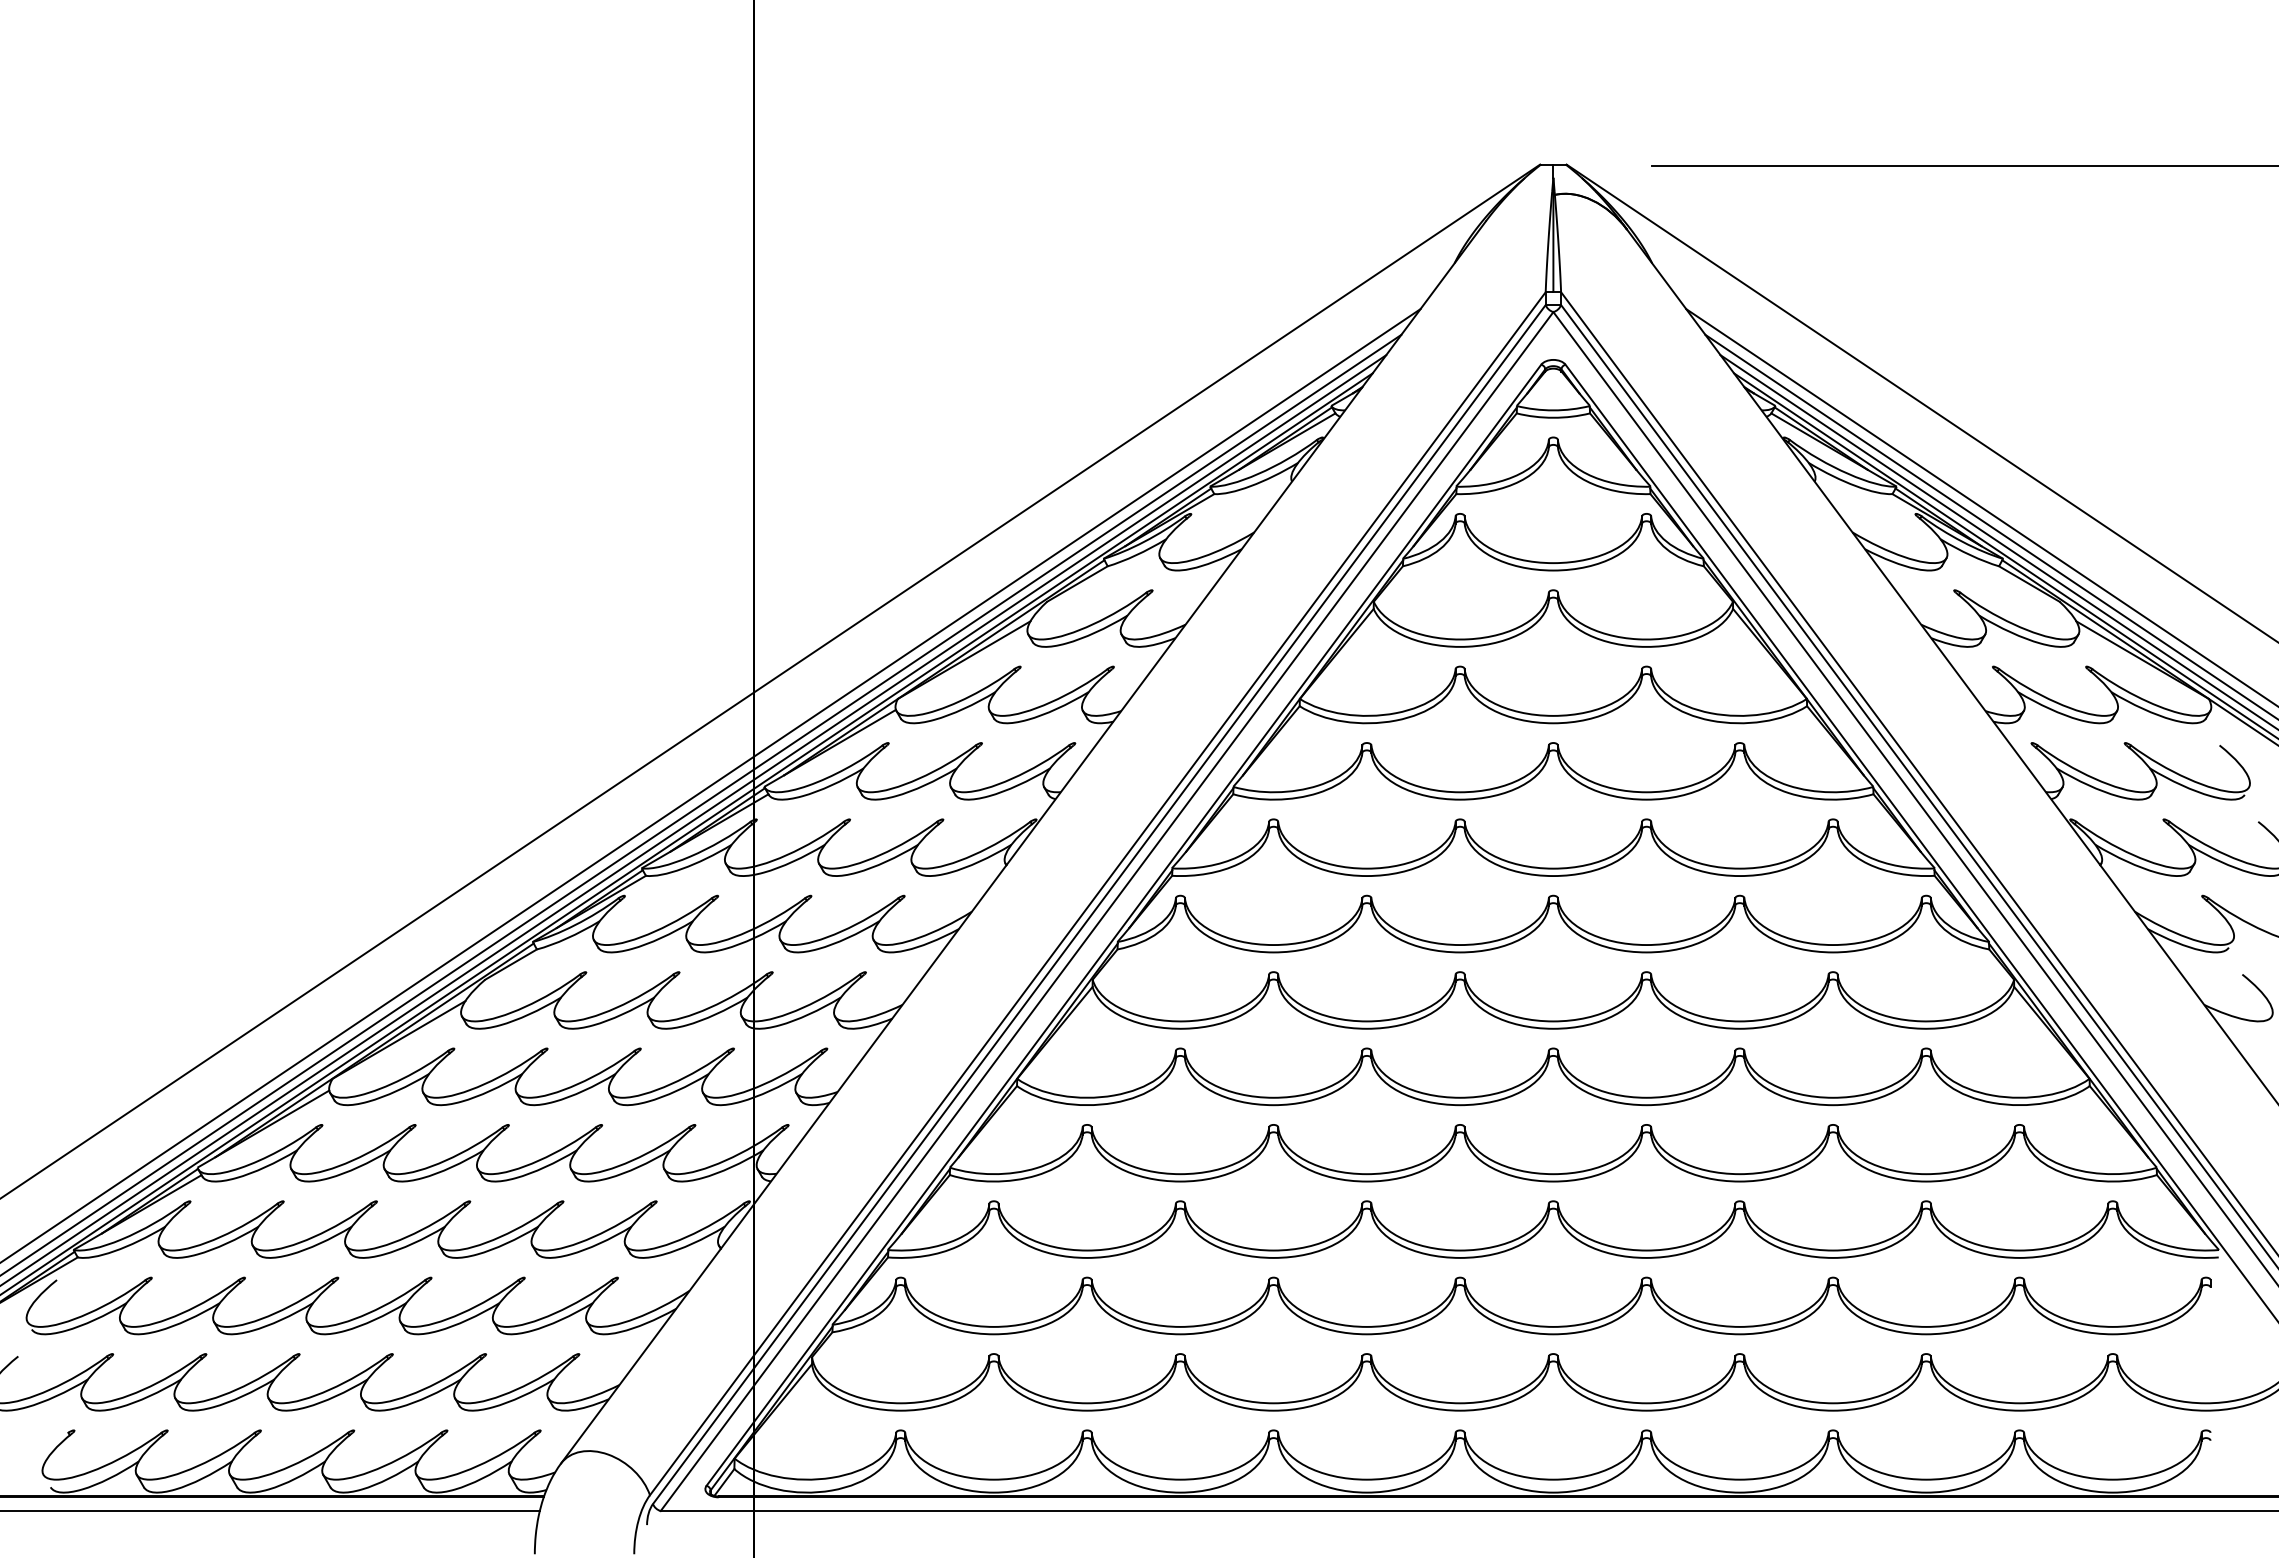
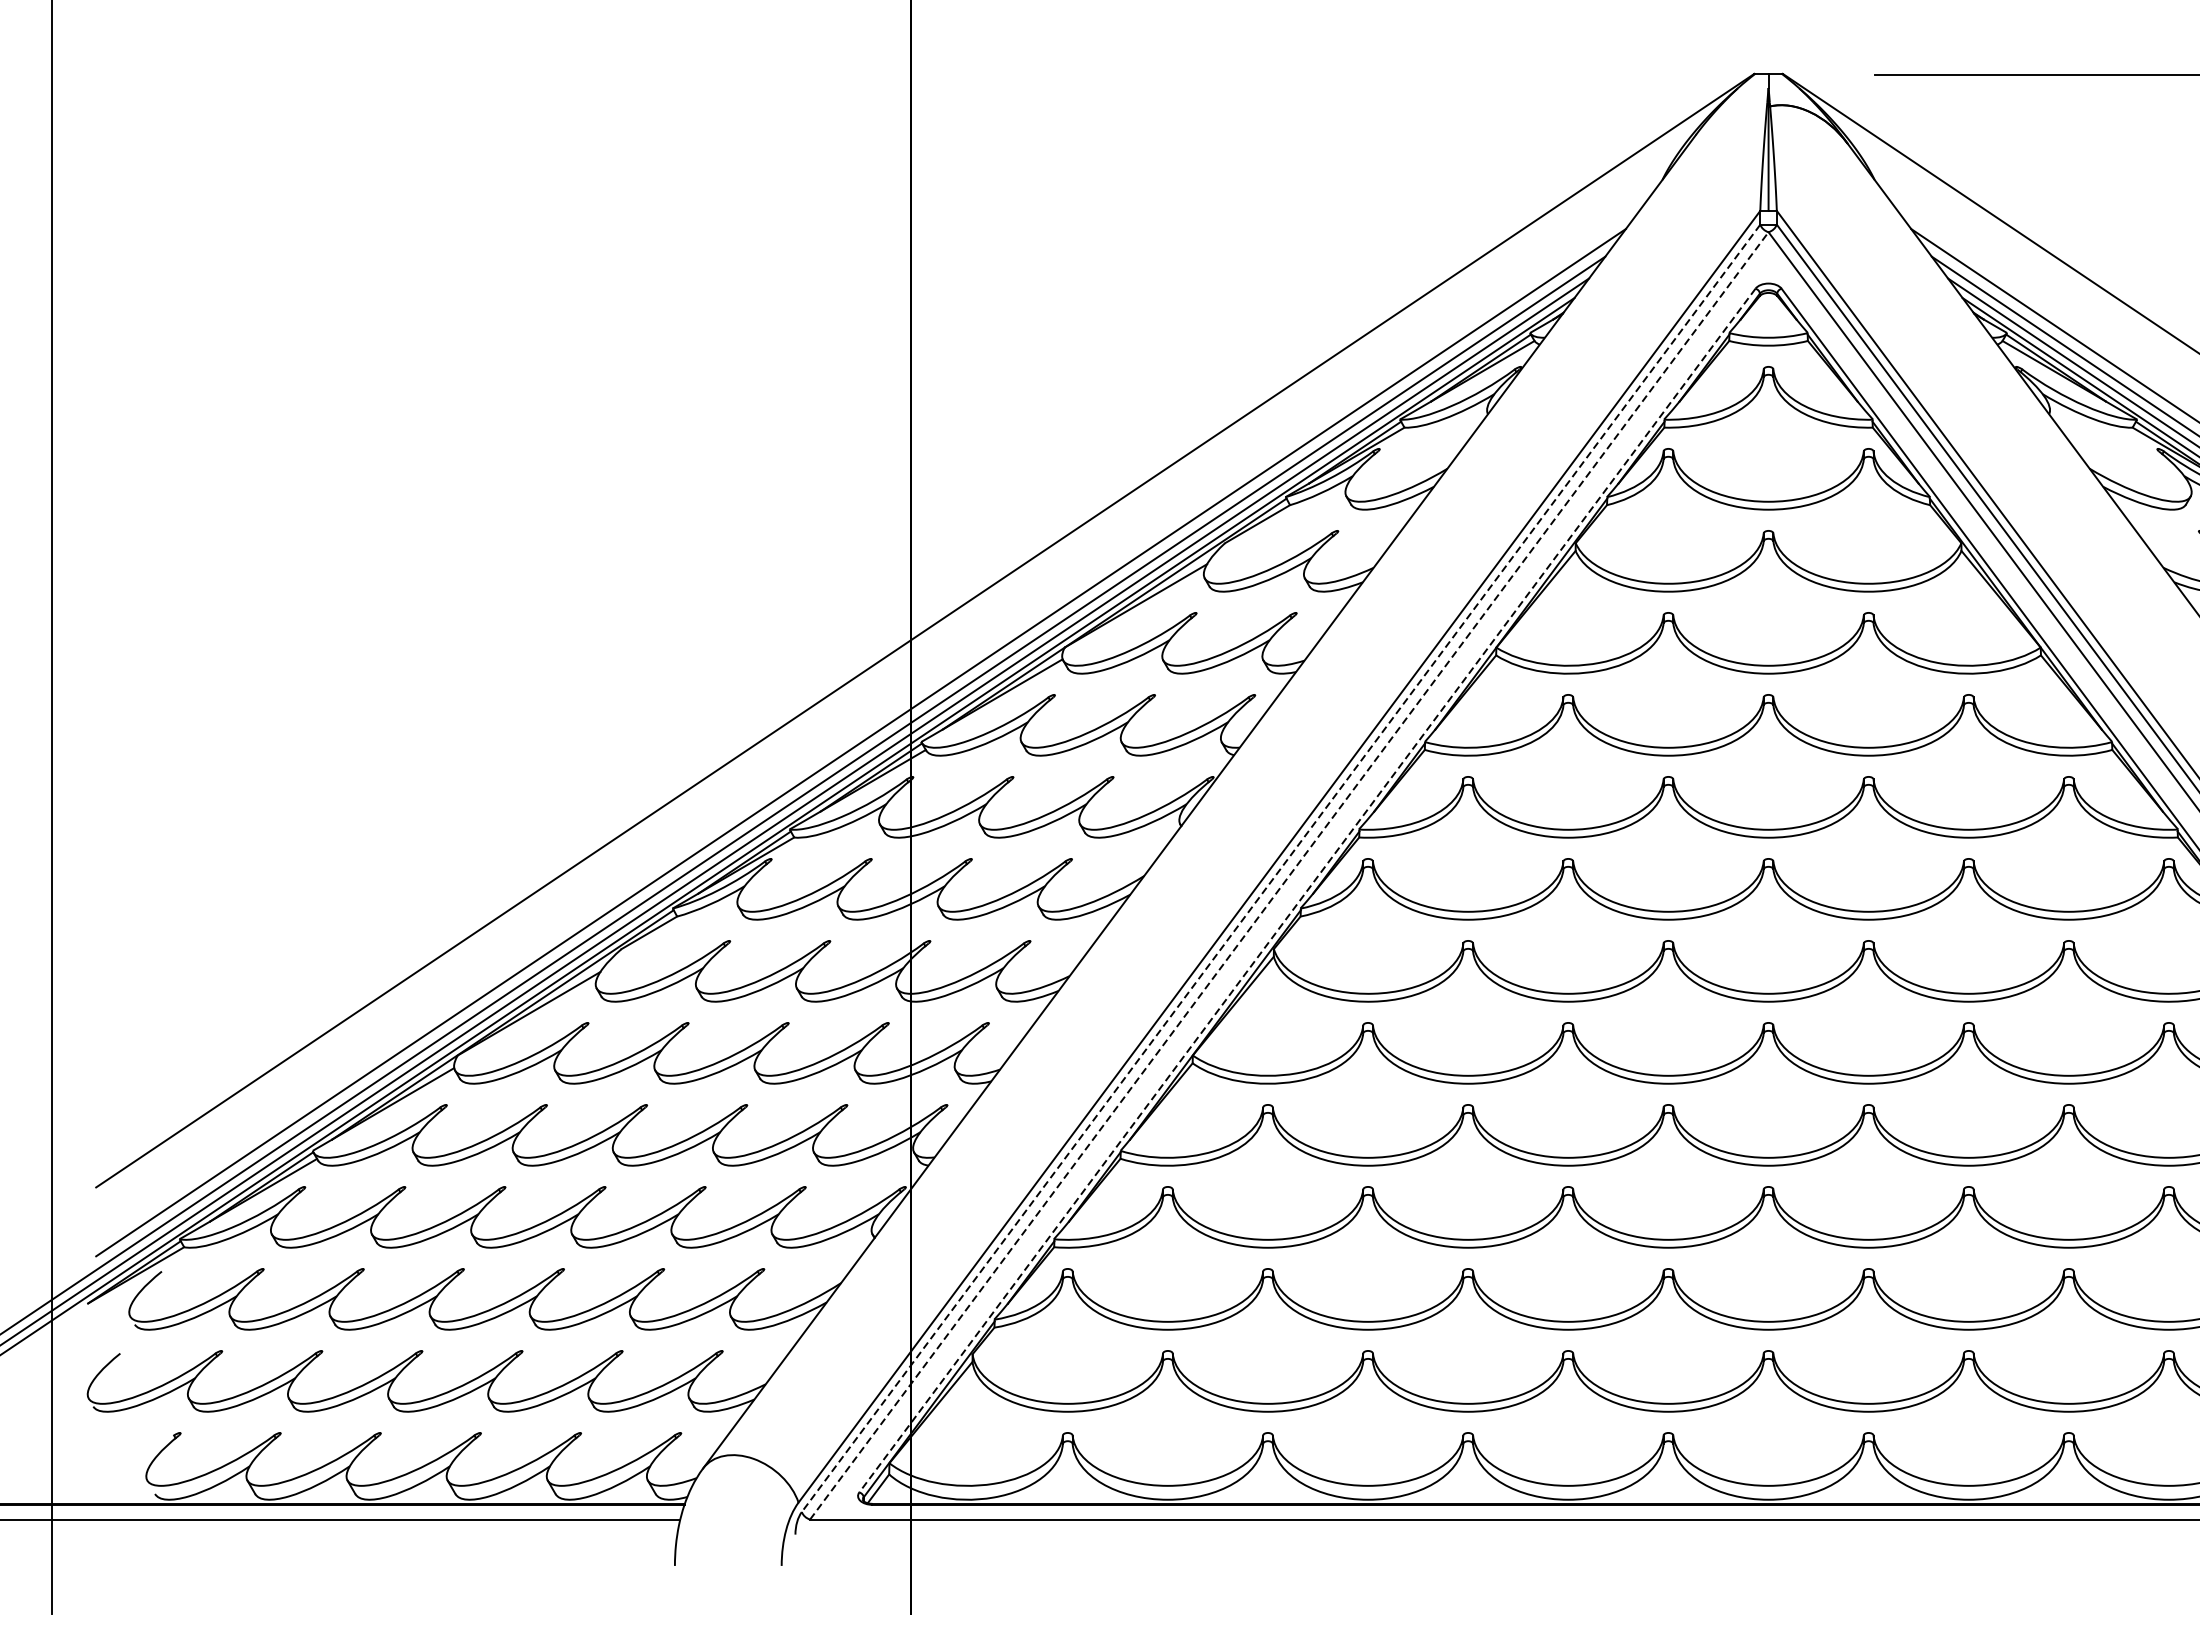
line: (1099, 904) -> (1281, 868), solid -> dashed
line: (1107, 911) -> (1289, 875), solid -> dashed
line: (1123, 925) -> (1306, 890), solid -> dashed

